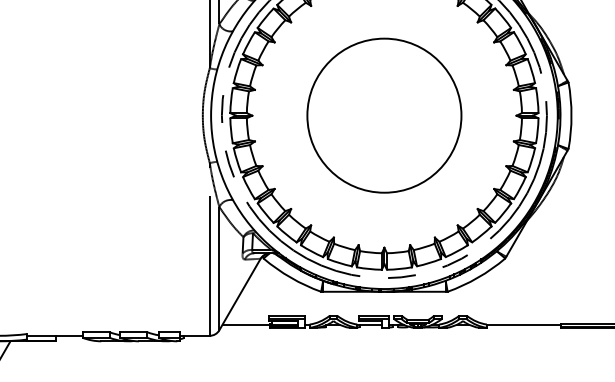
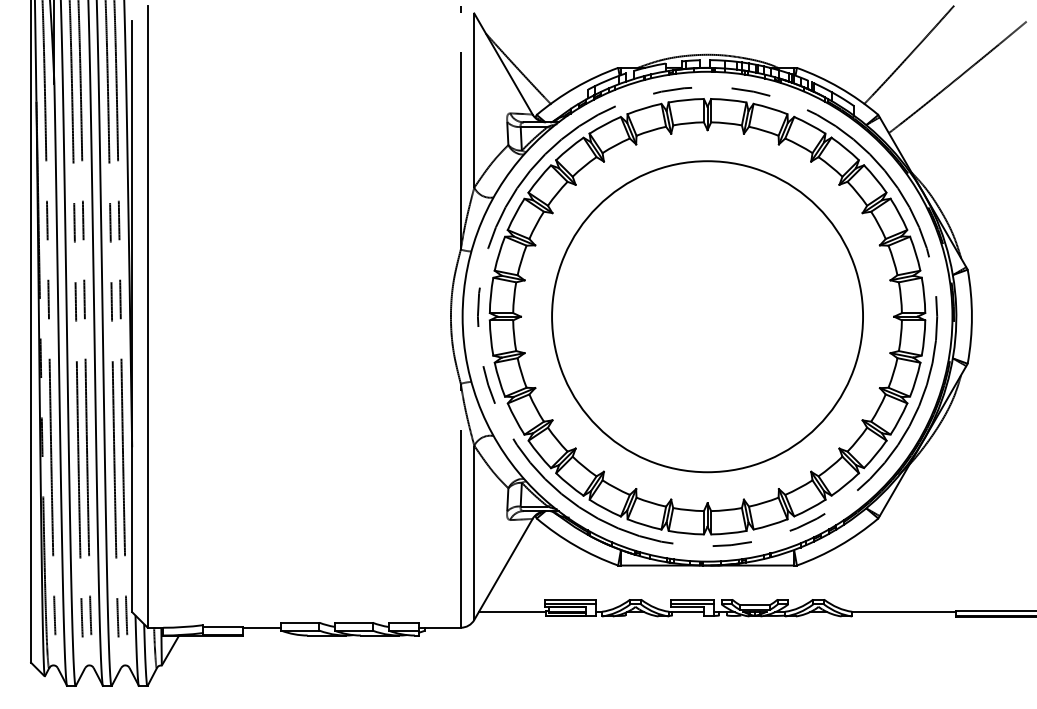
circle: (384, 115) -> (707, 316), size x1.43

